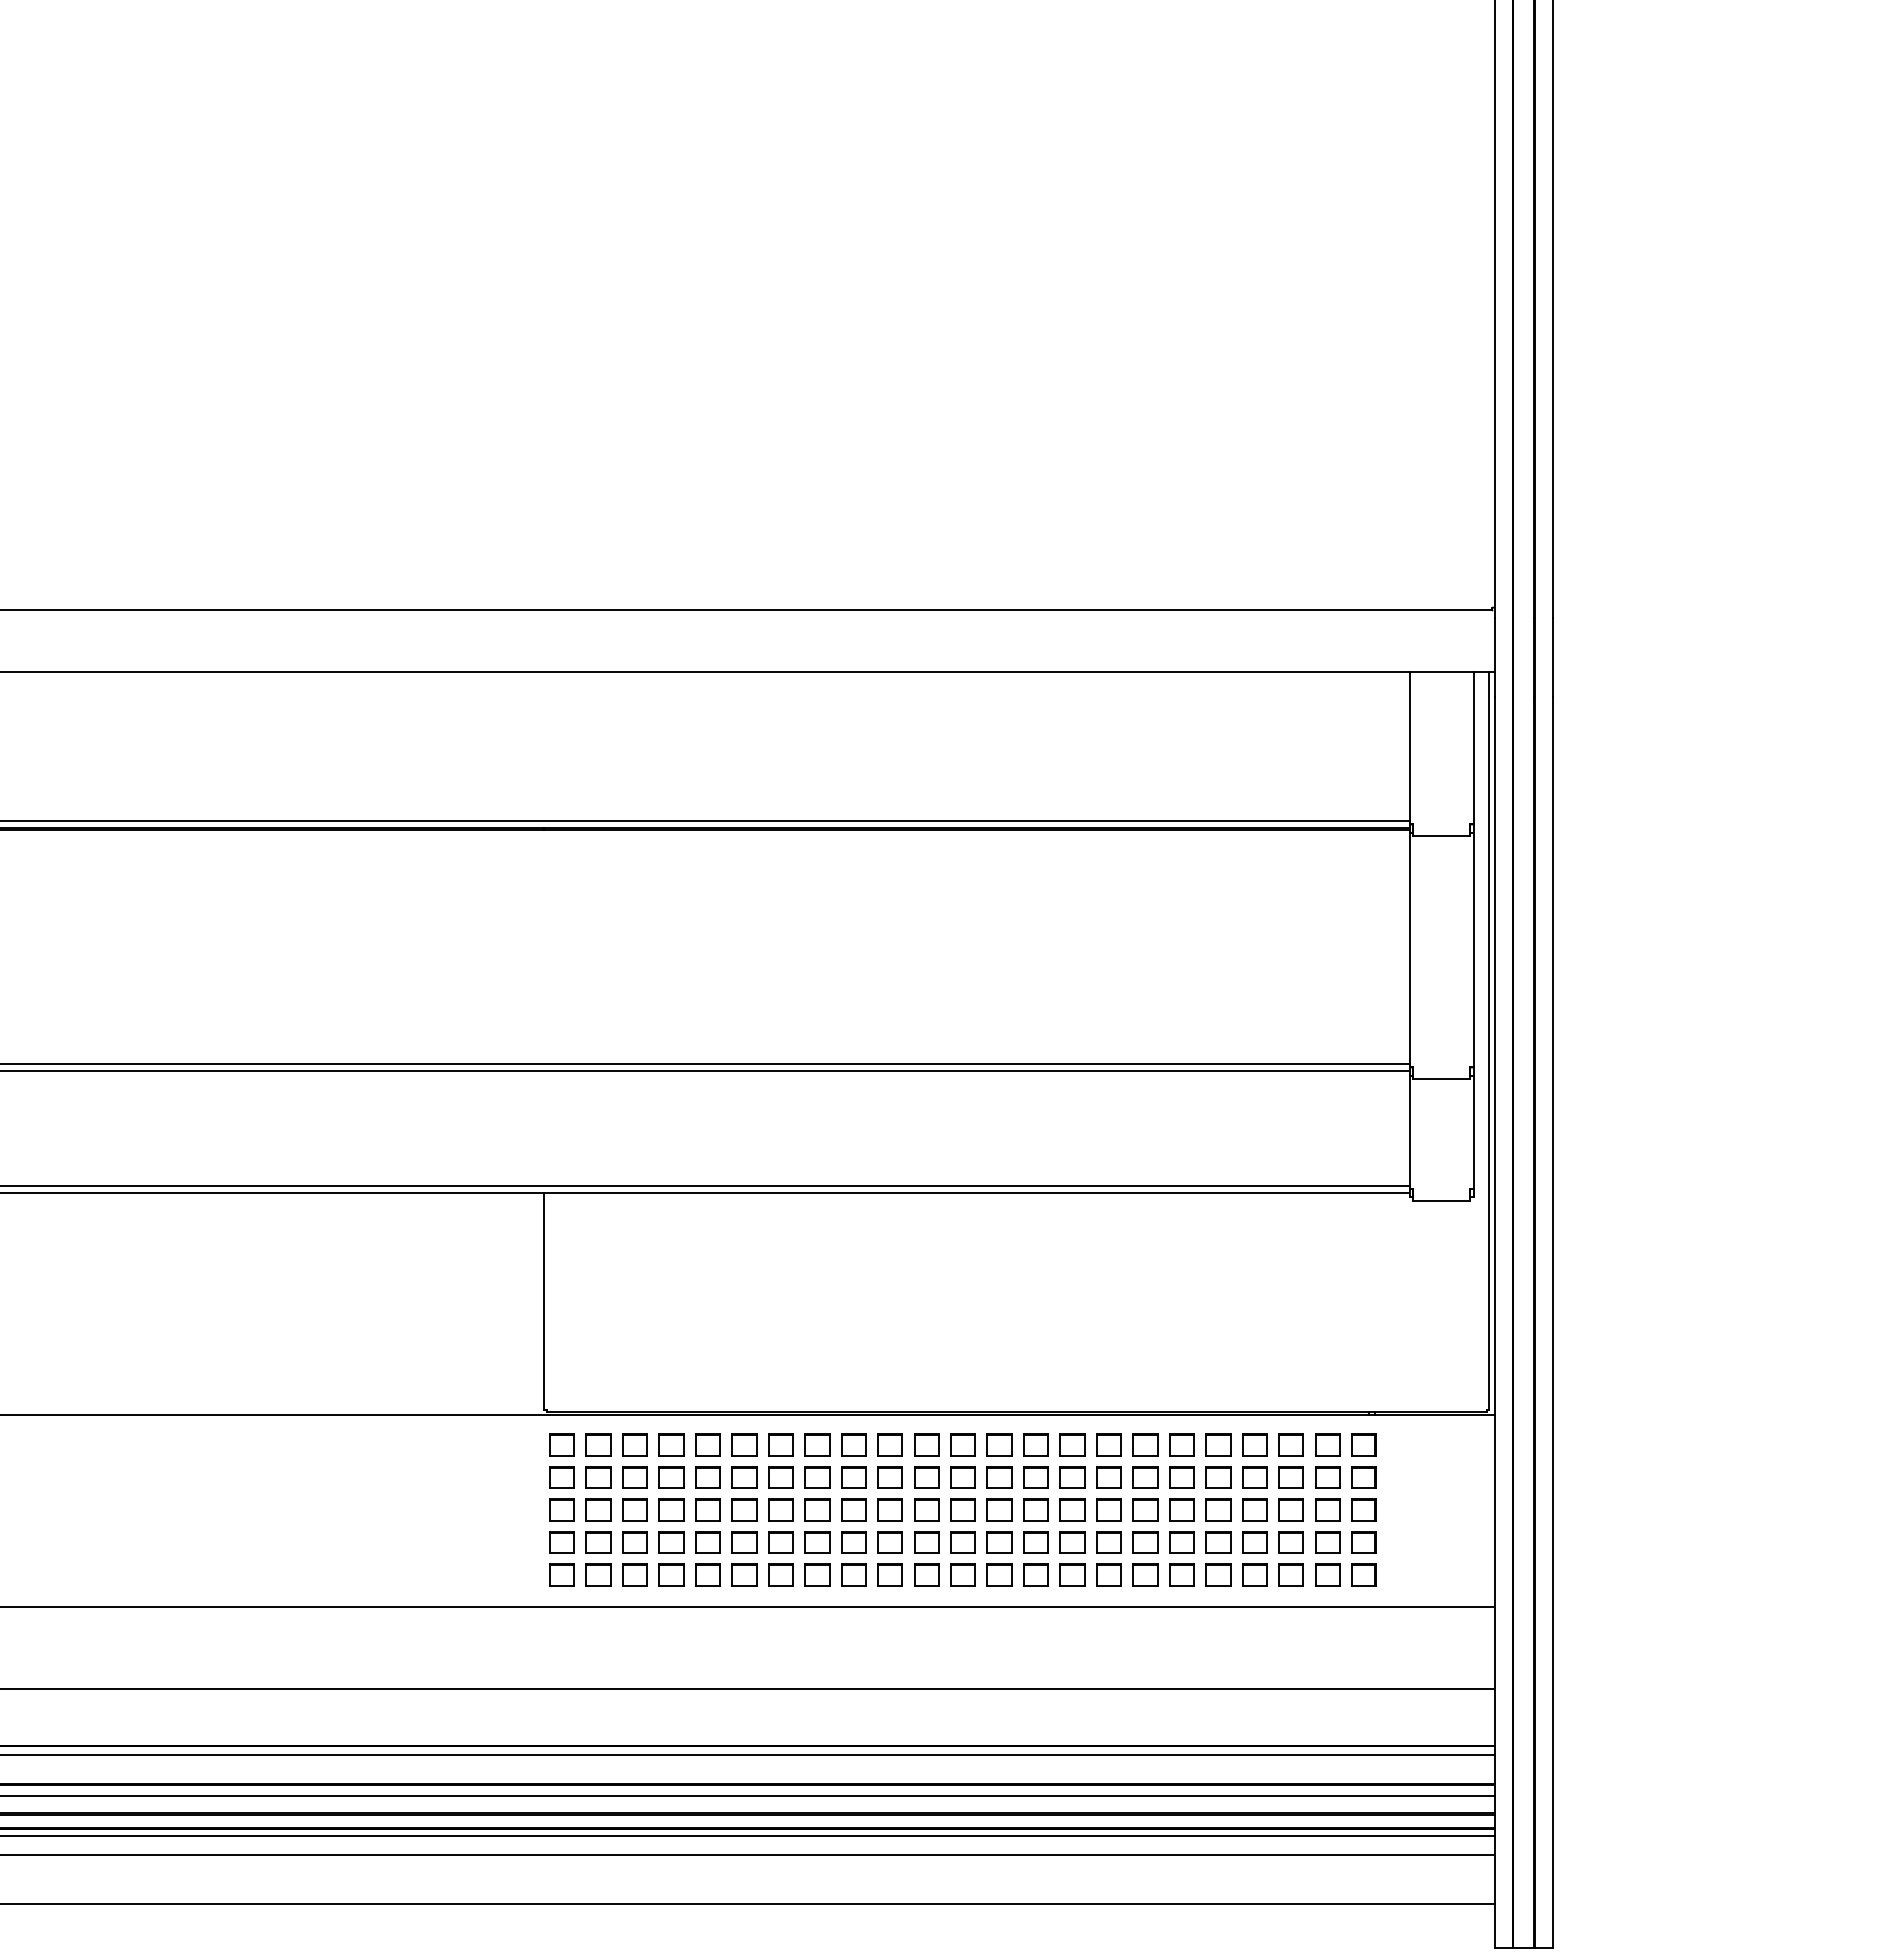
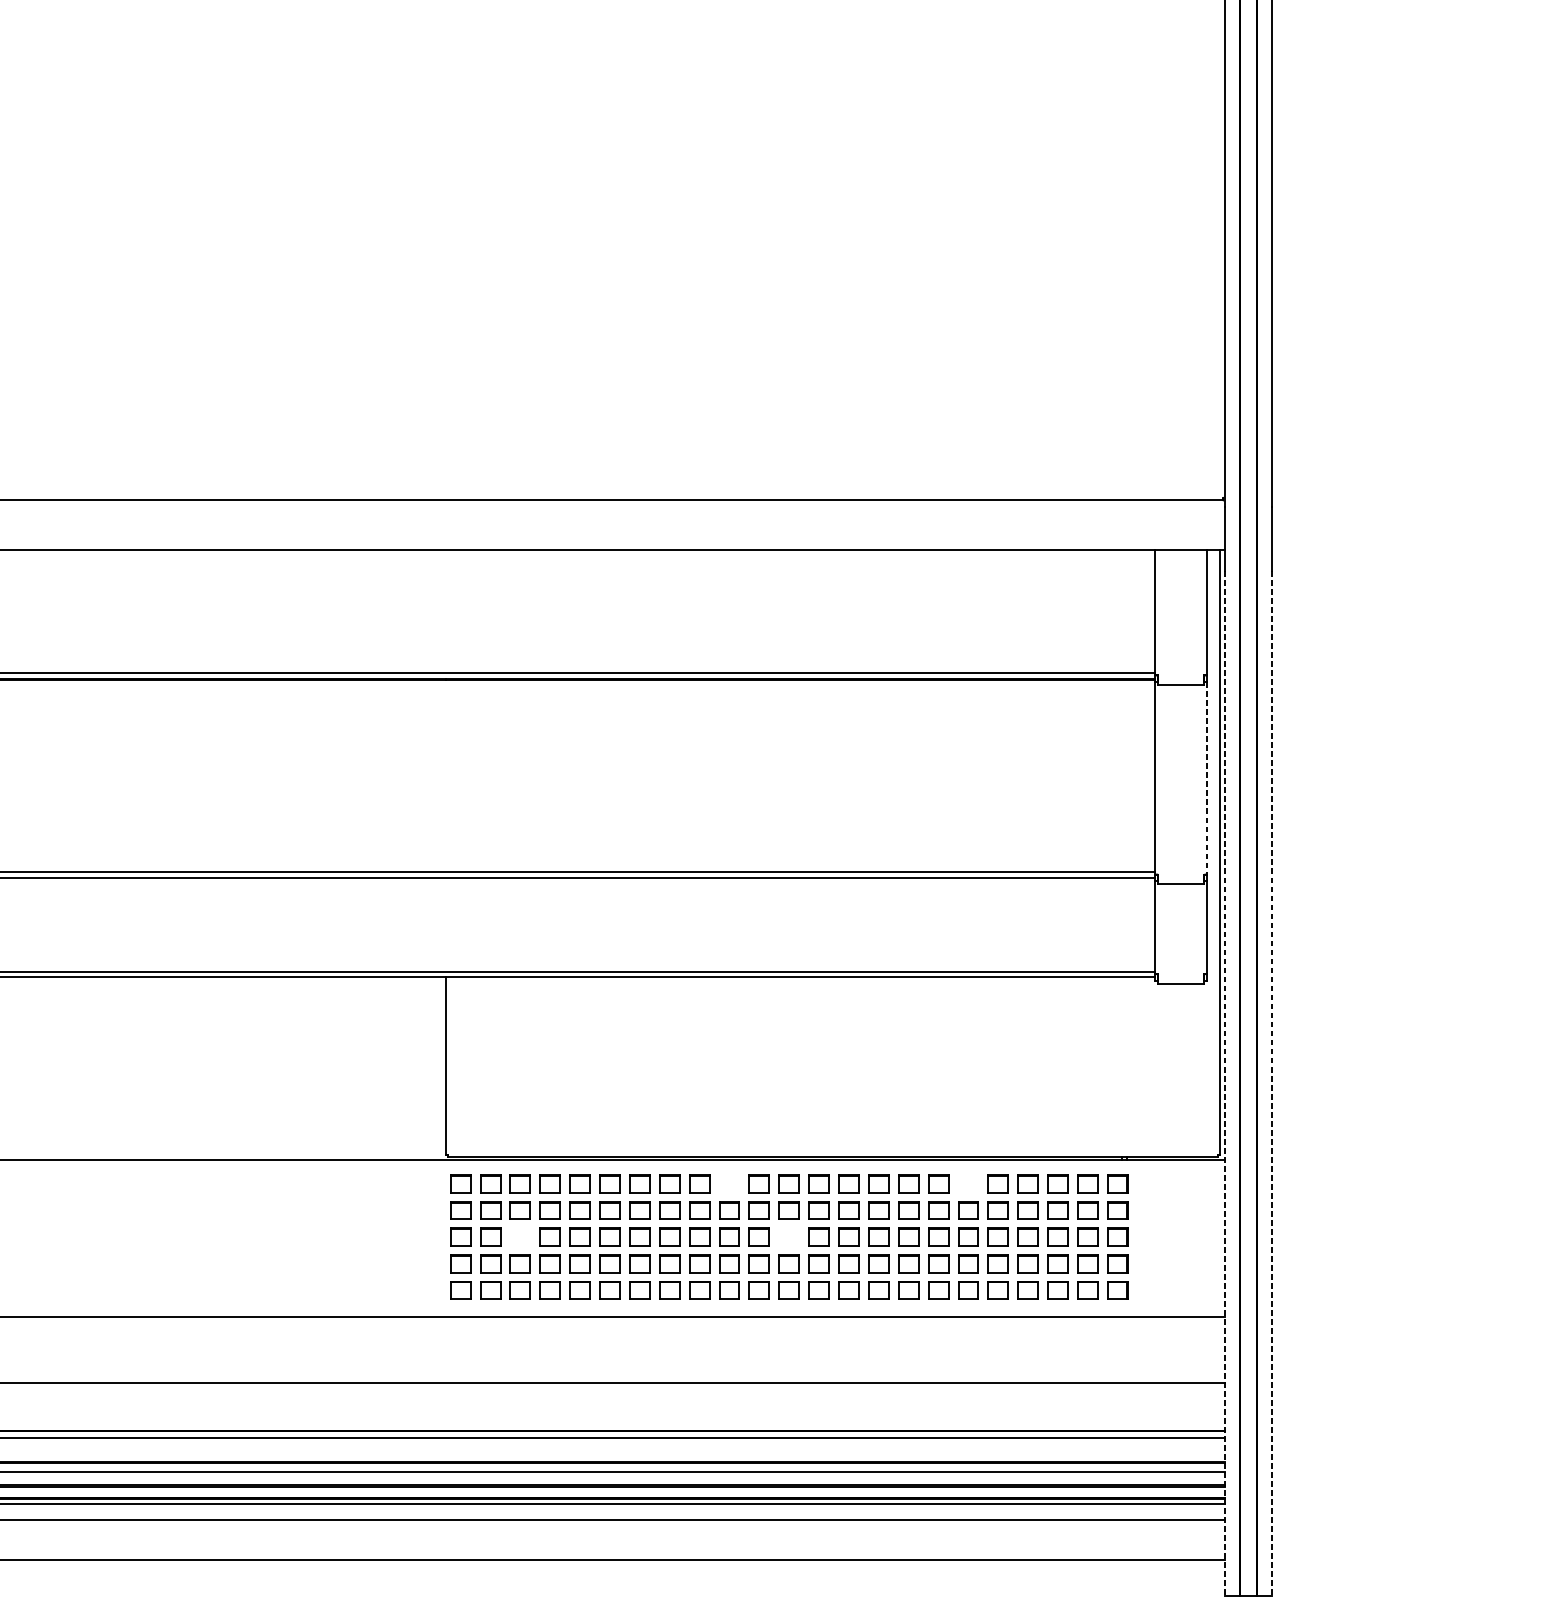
line: (1473, 950) -> (1207, 778), solid -> dashed
line: (1494, 1322) -> (1224, 1083), solid -> dashed
line: (1552, 1322) -> (1272, 1083), solid -> dashed
part: (889, 1444) -> (728, 1183), removed
part: (1181, 1444) -> (968, 1183), removed
part: (634, 1509) -> (519, 1236), removed
part: (962, 1509) -> (788, 1236), removed

